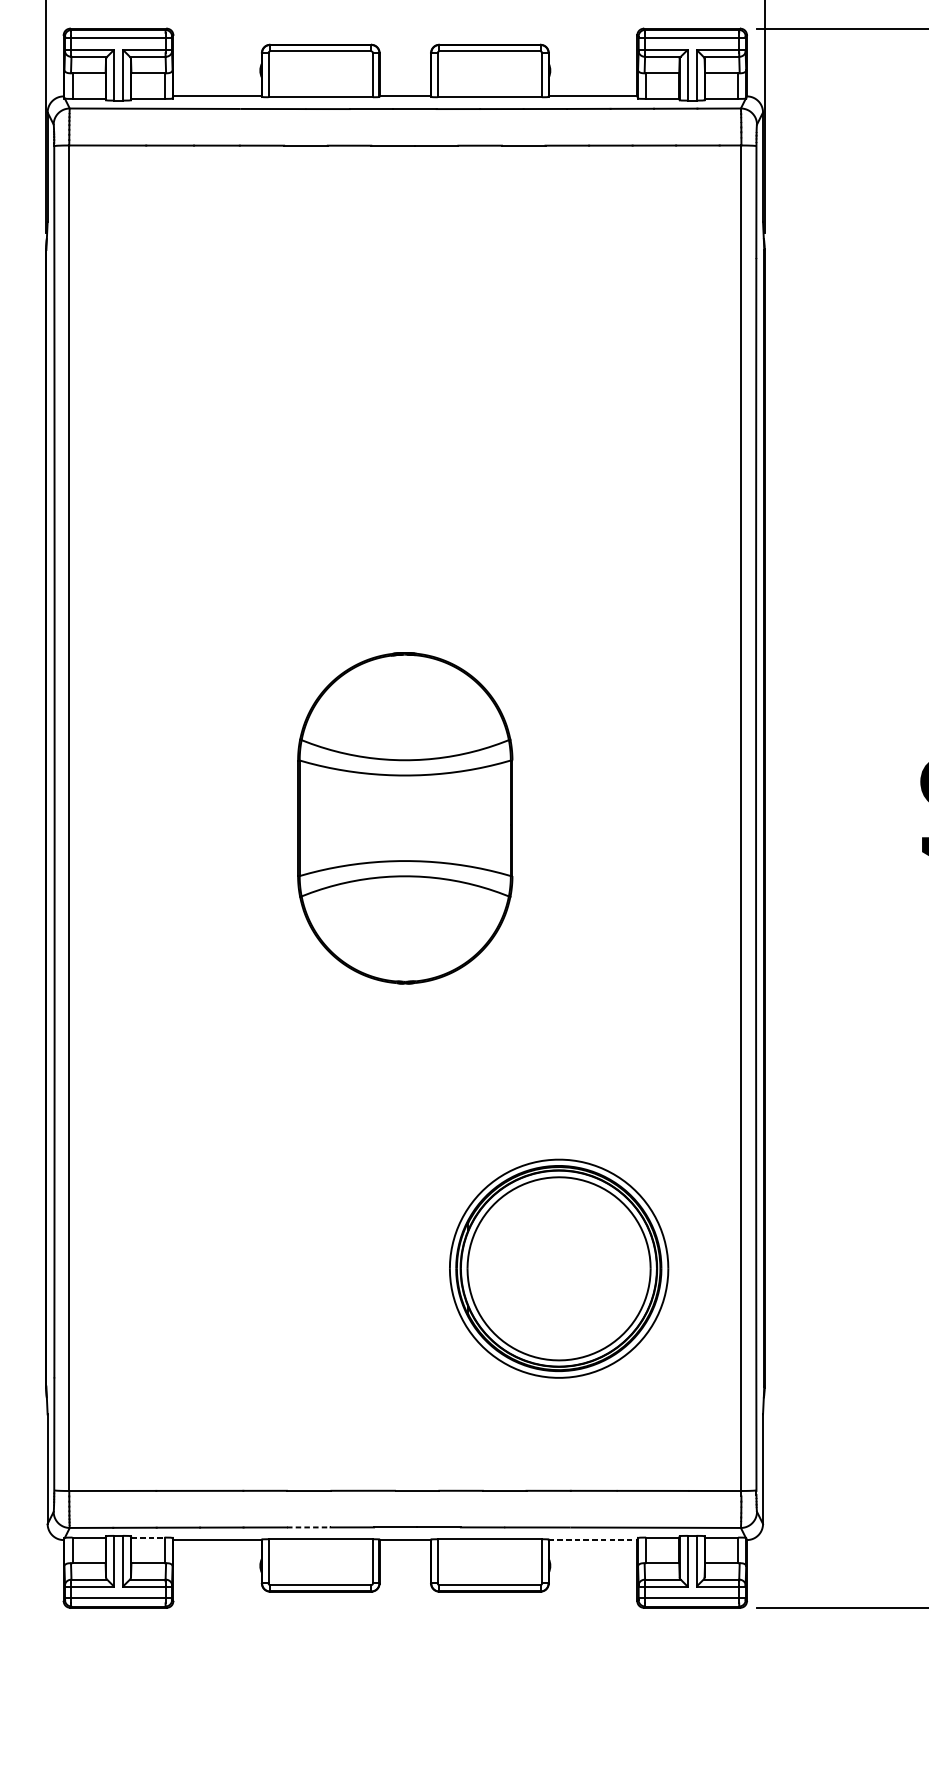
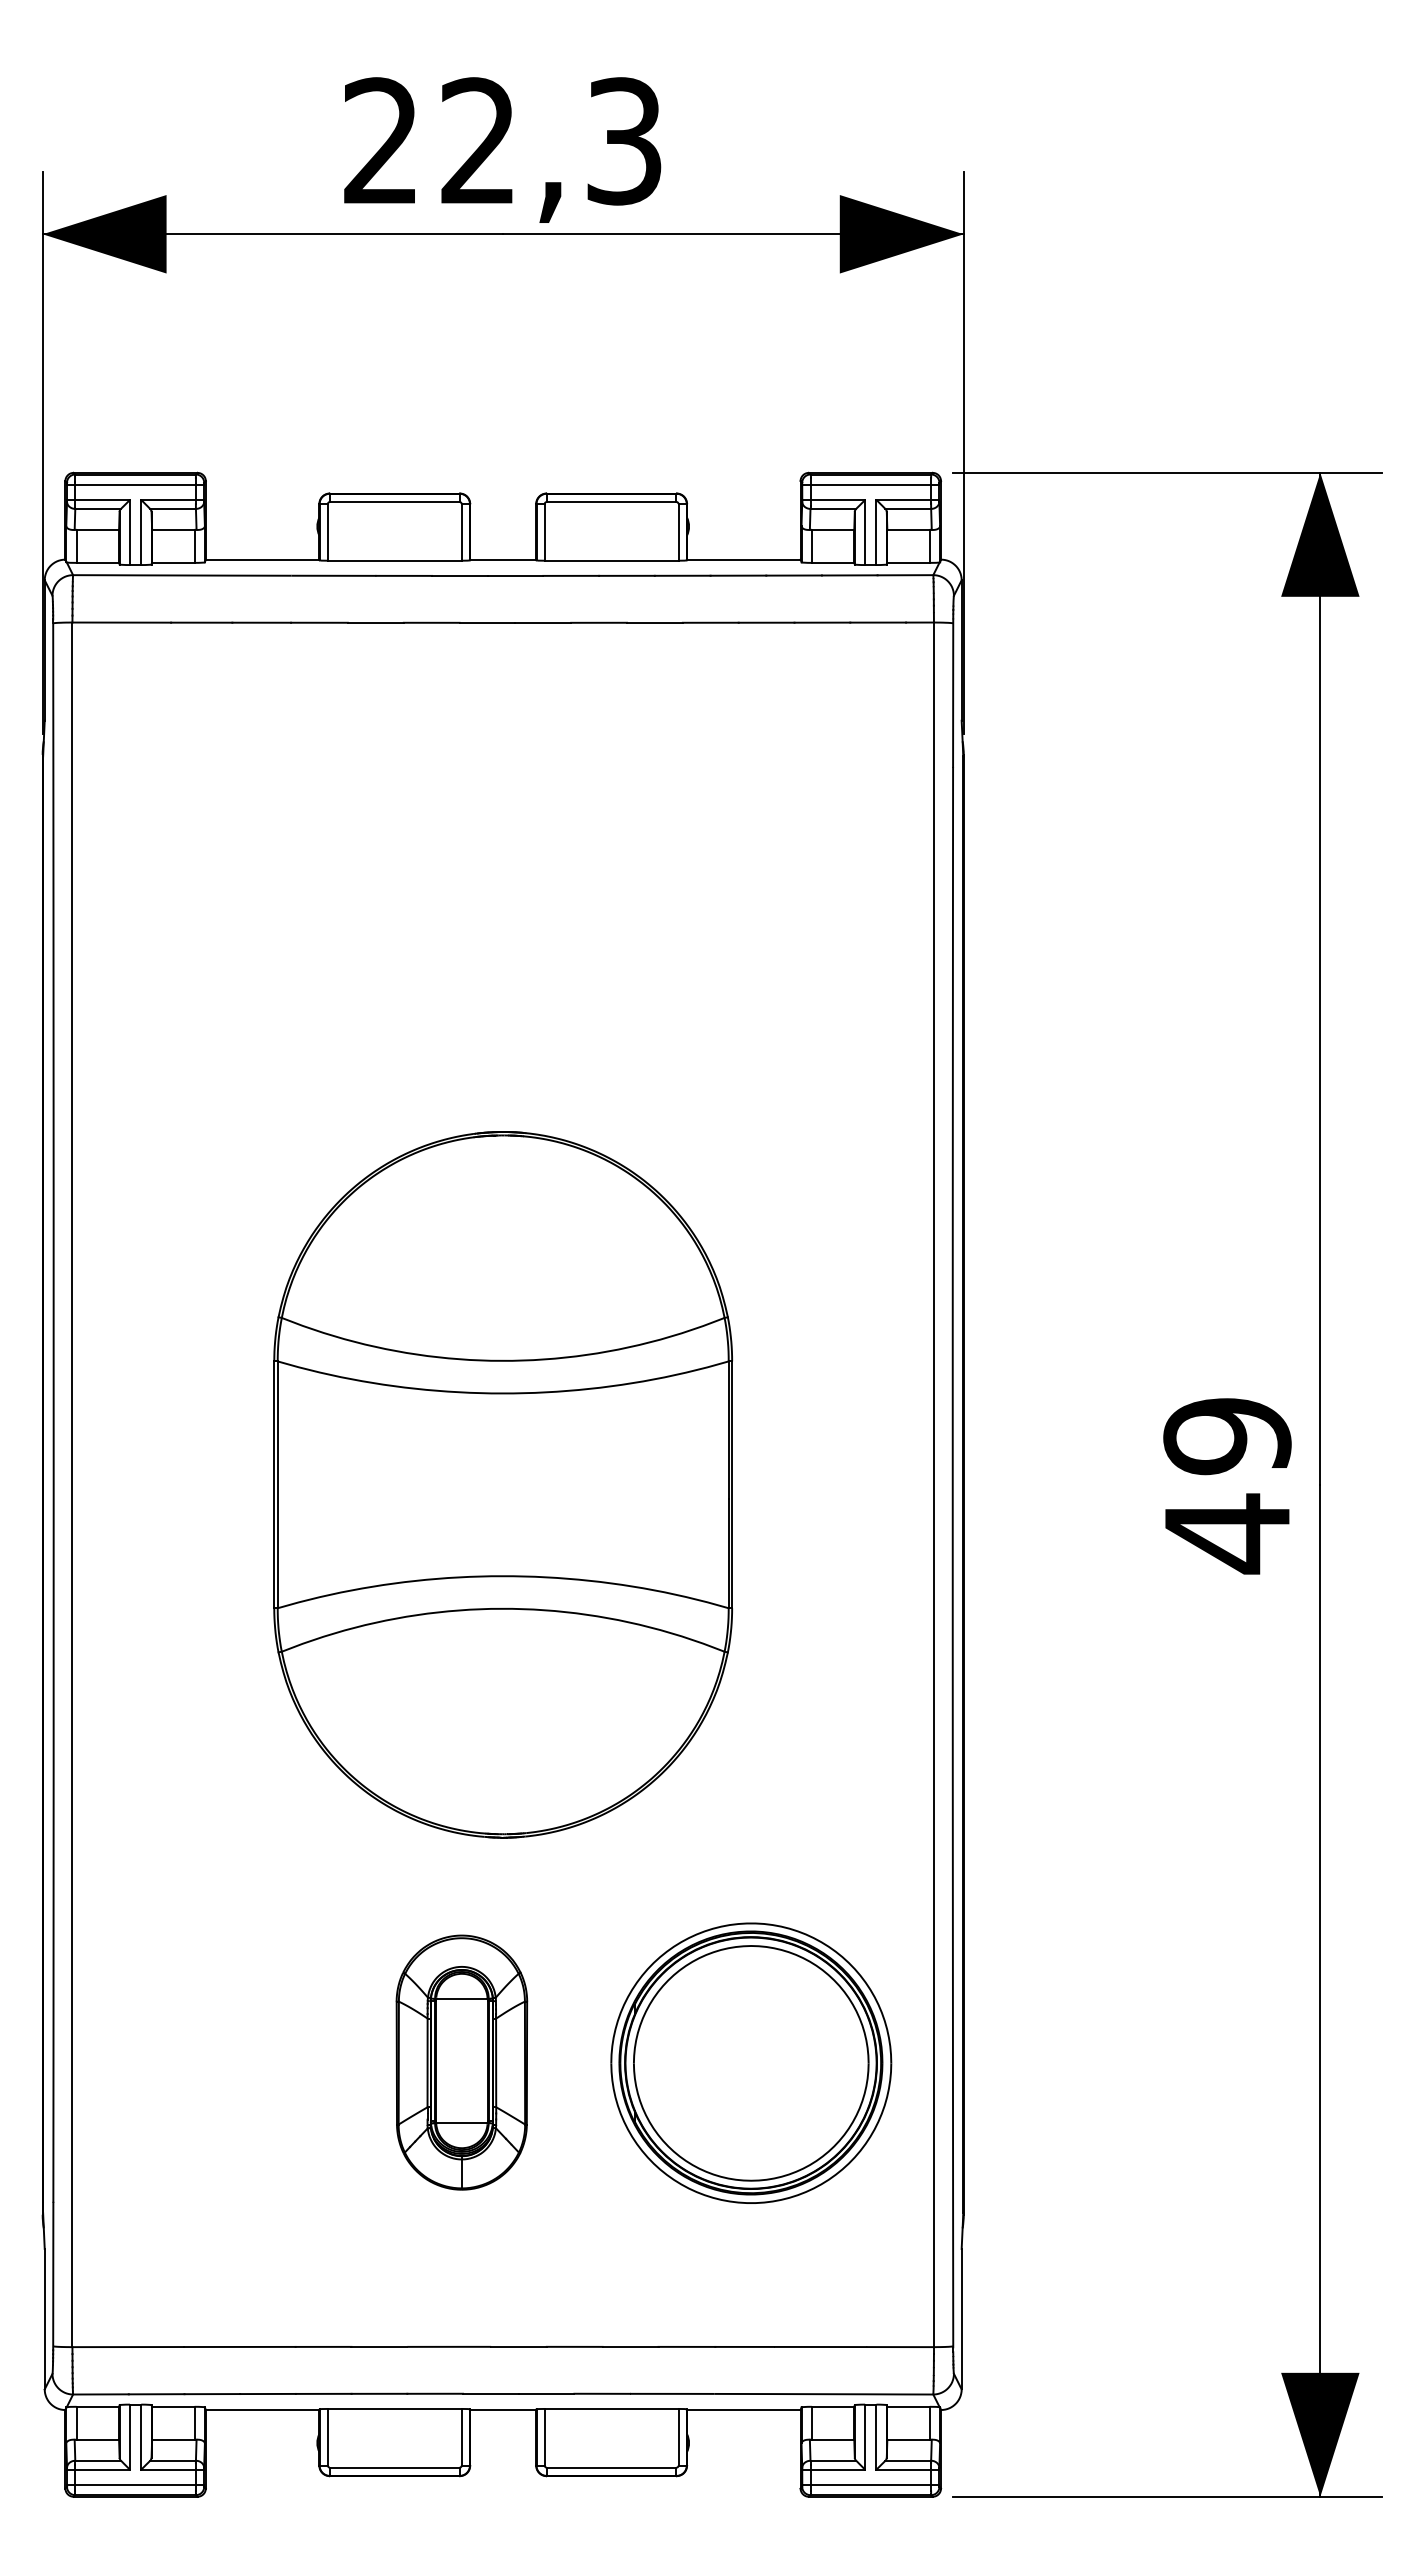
part: (404, 817) -> (502, 1484), size x1.67
part: (372, 1268) -> (461, 2062), added
part: (559, 1268) -> (751, 2062), moved
line: (308, 1527) -> (379, 2393), dashed -> solid
line: (148, 1537) -> (173, 2406), dashed -> solid
line: (592, 1540) -> (743, 2410), dashed -> solid

